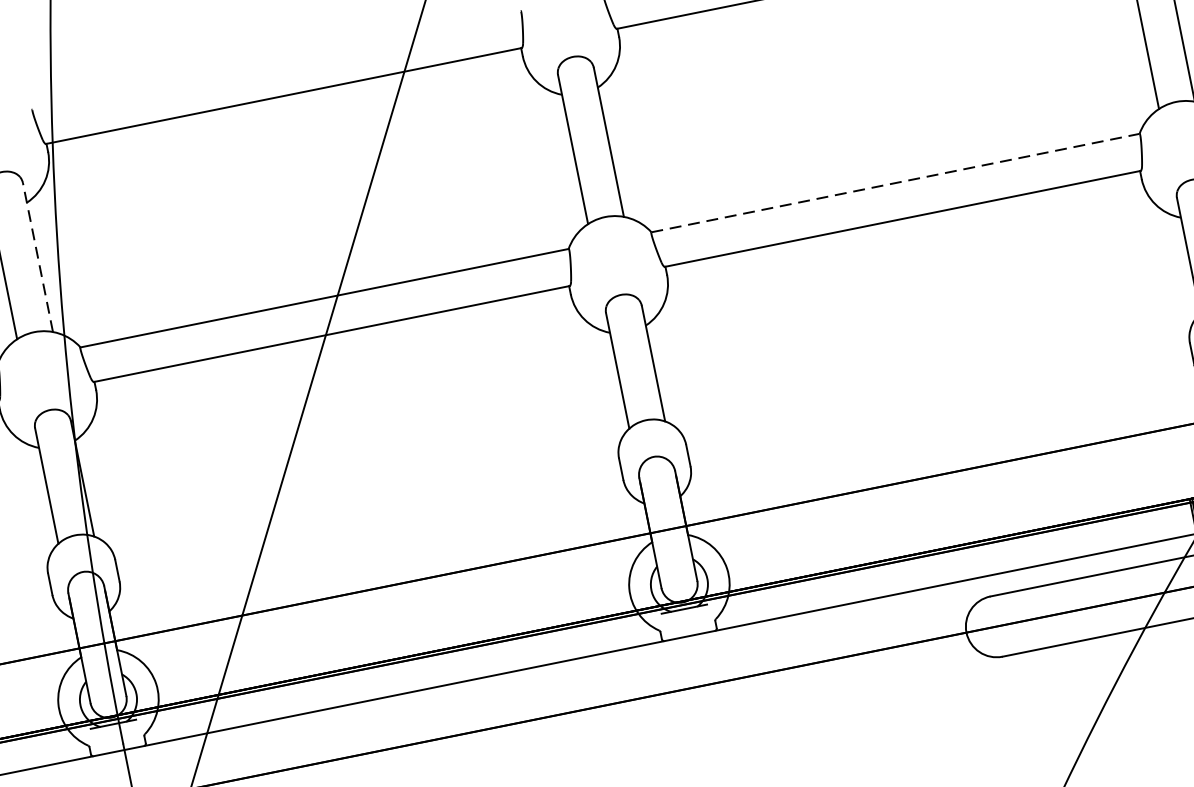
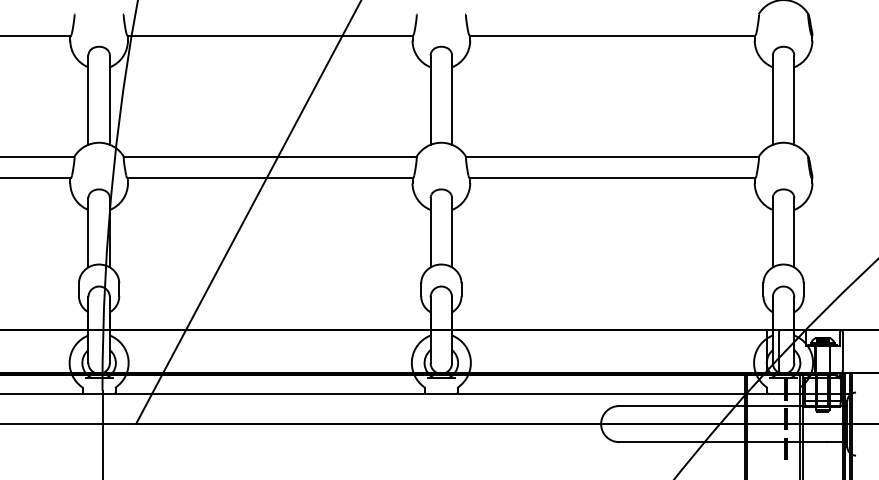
line: (895, 182) -> (612, 156), dashed -> solid
line: (37, 258) -> (109, 100), dashed -> solid

